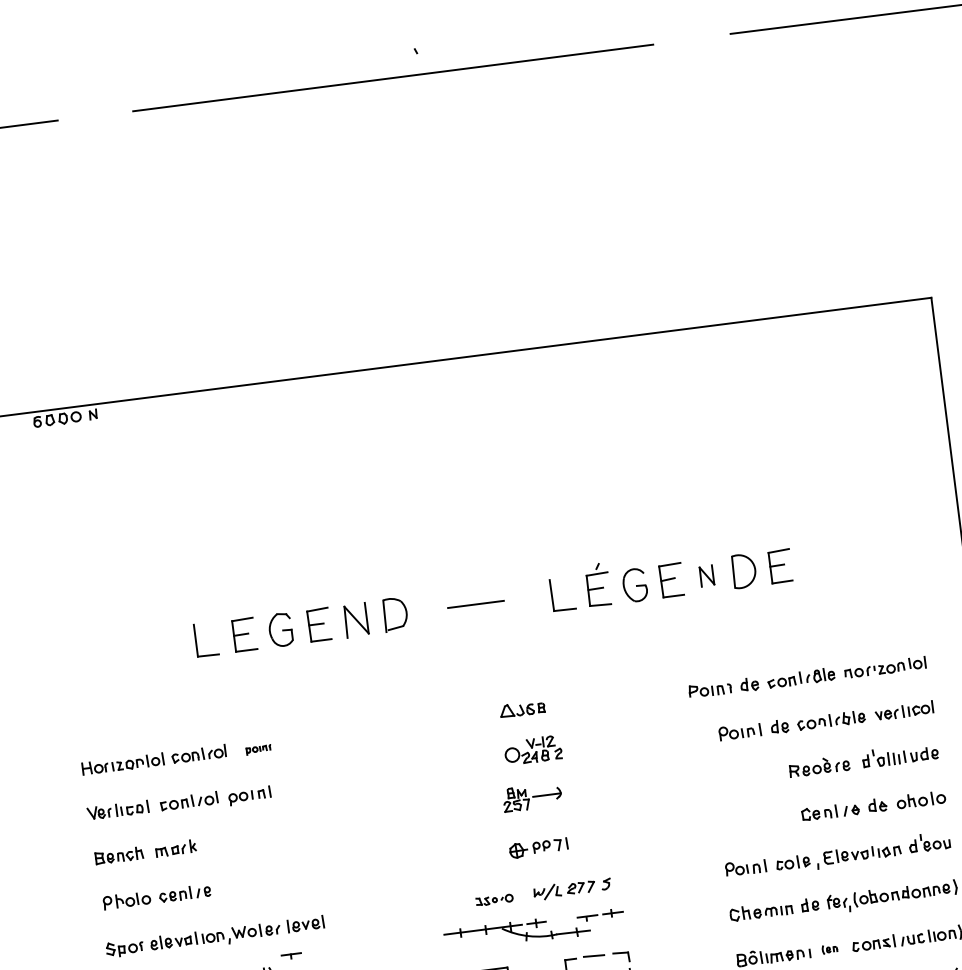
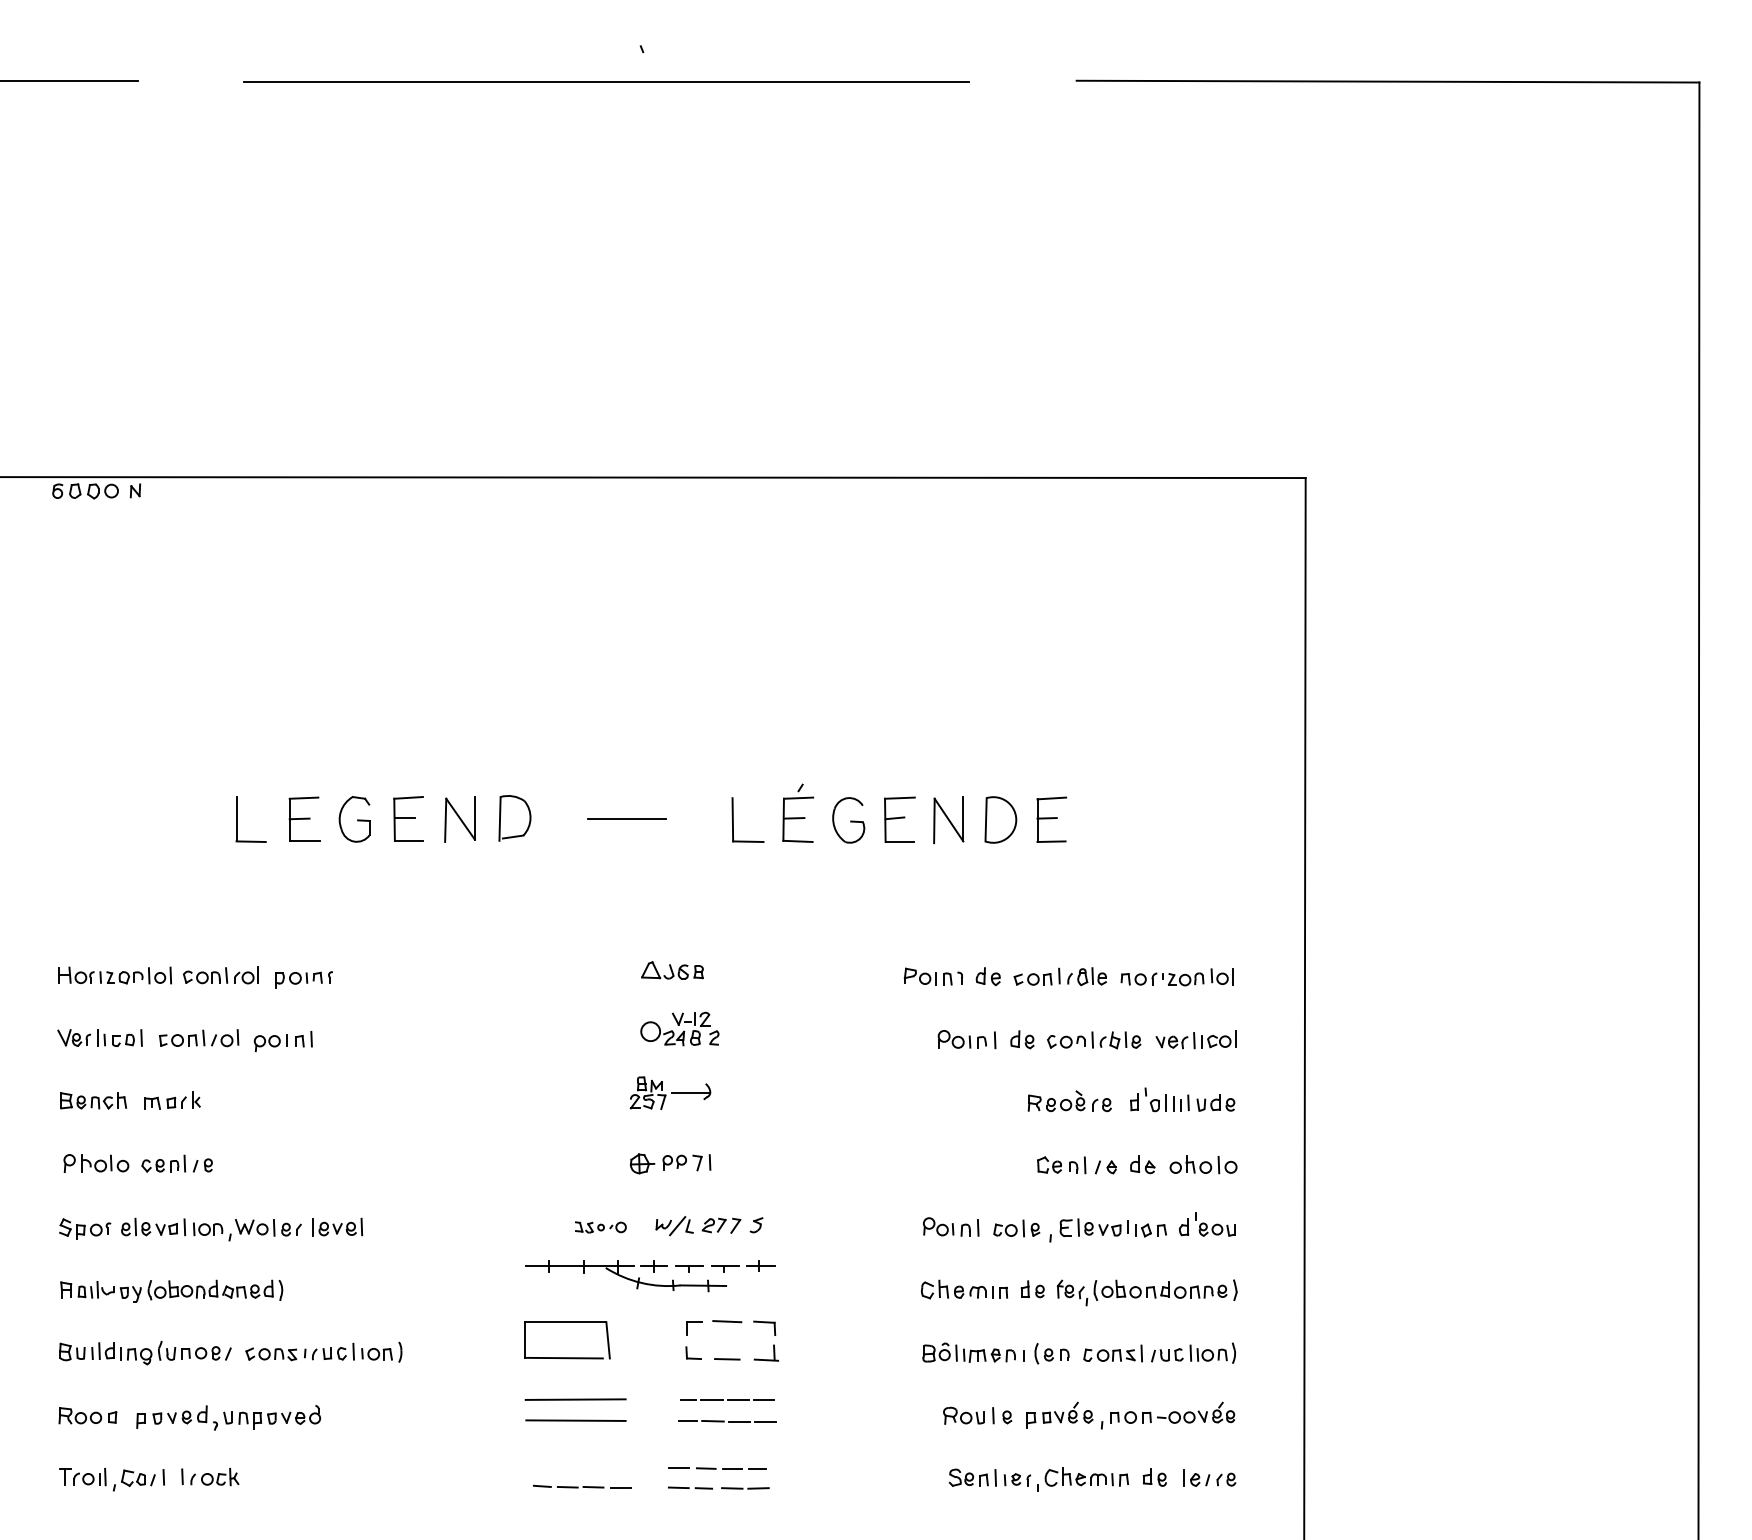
part: (706, 576) -> (948, 820), size x1.67
part: (258, 749) -> (303, 979), size x1.67
part: (829, 949) -> (1051, 1353), size x1.67
part: (291, 956) -> (689, 1268), moved

